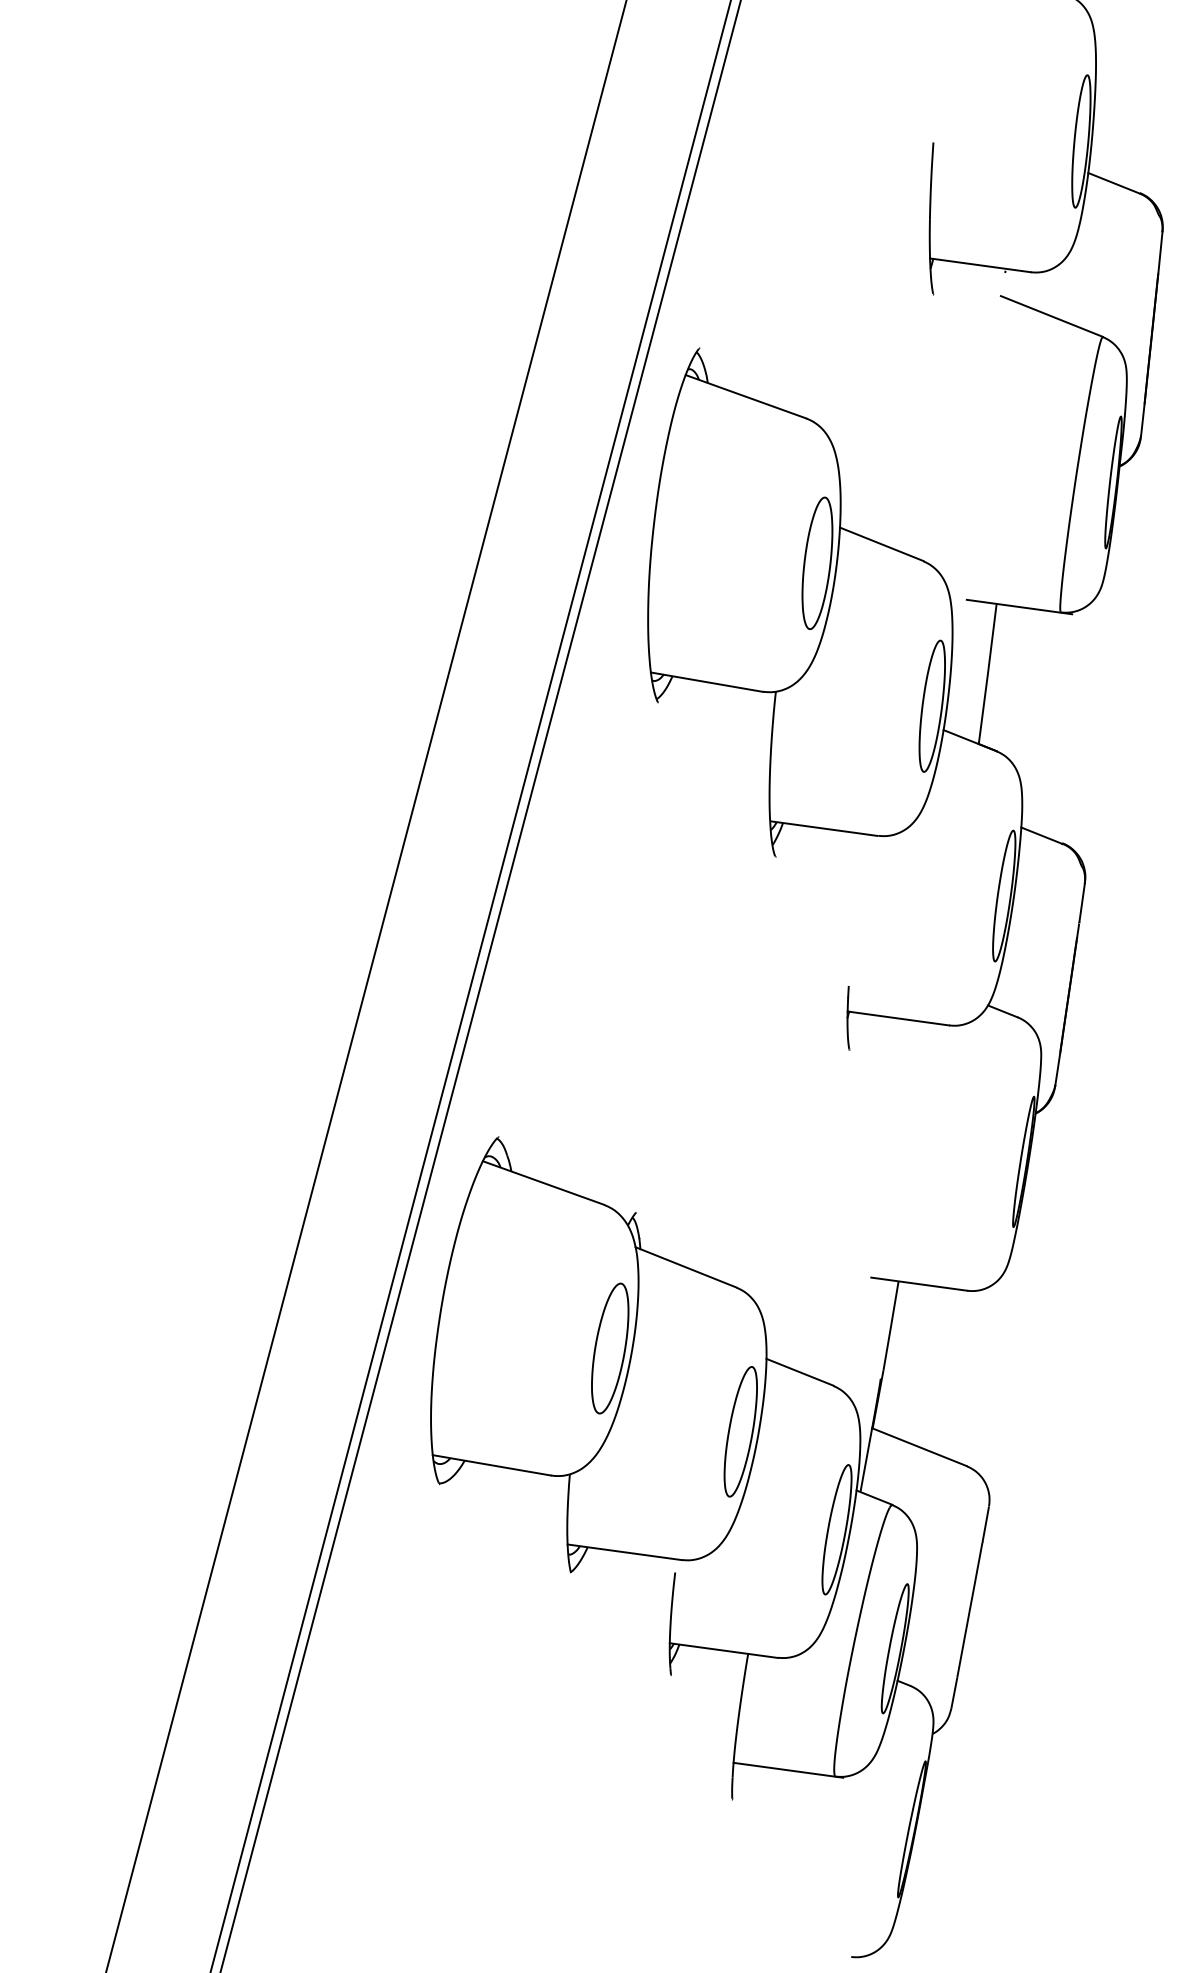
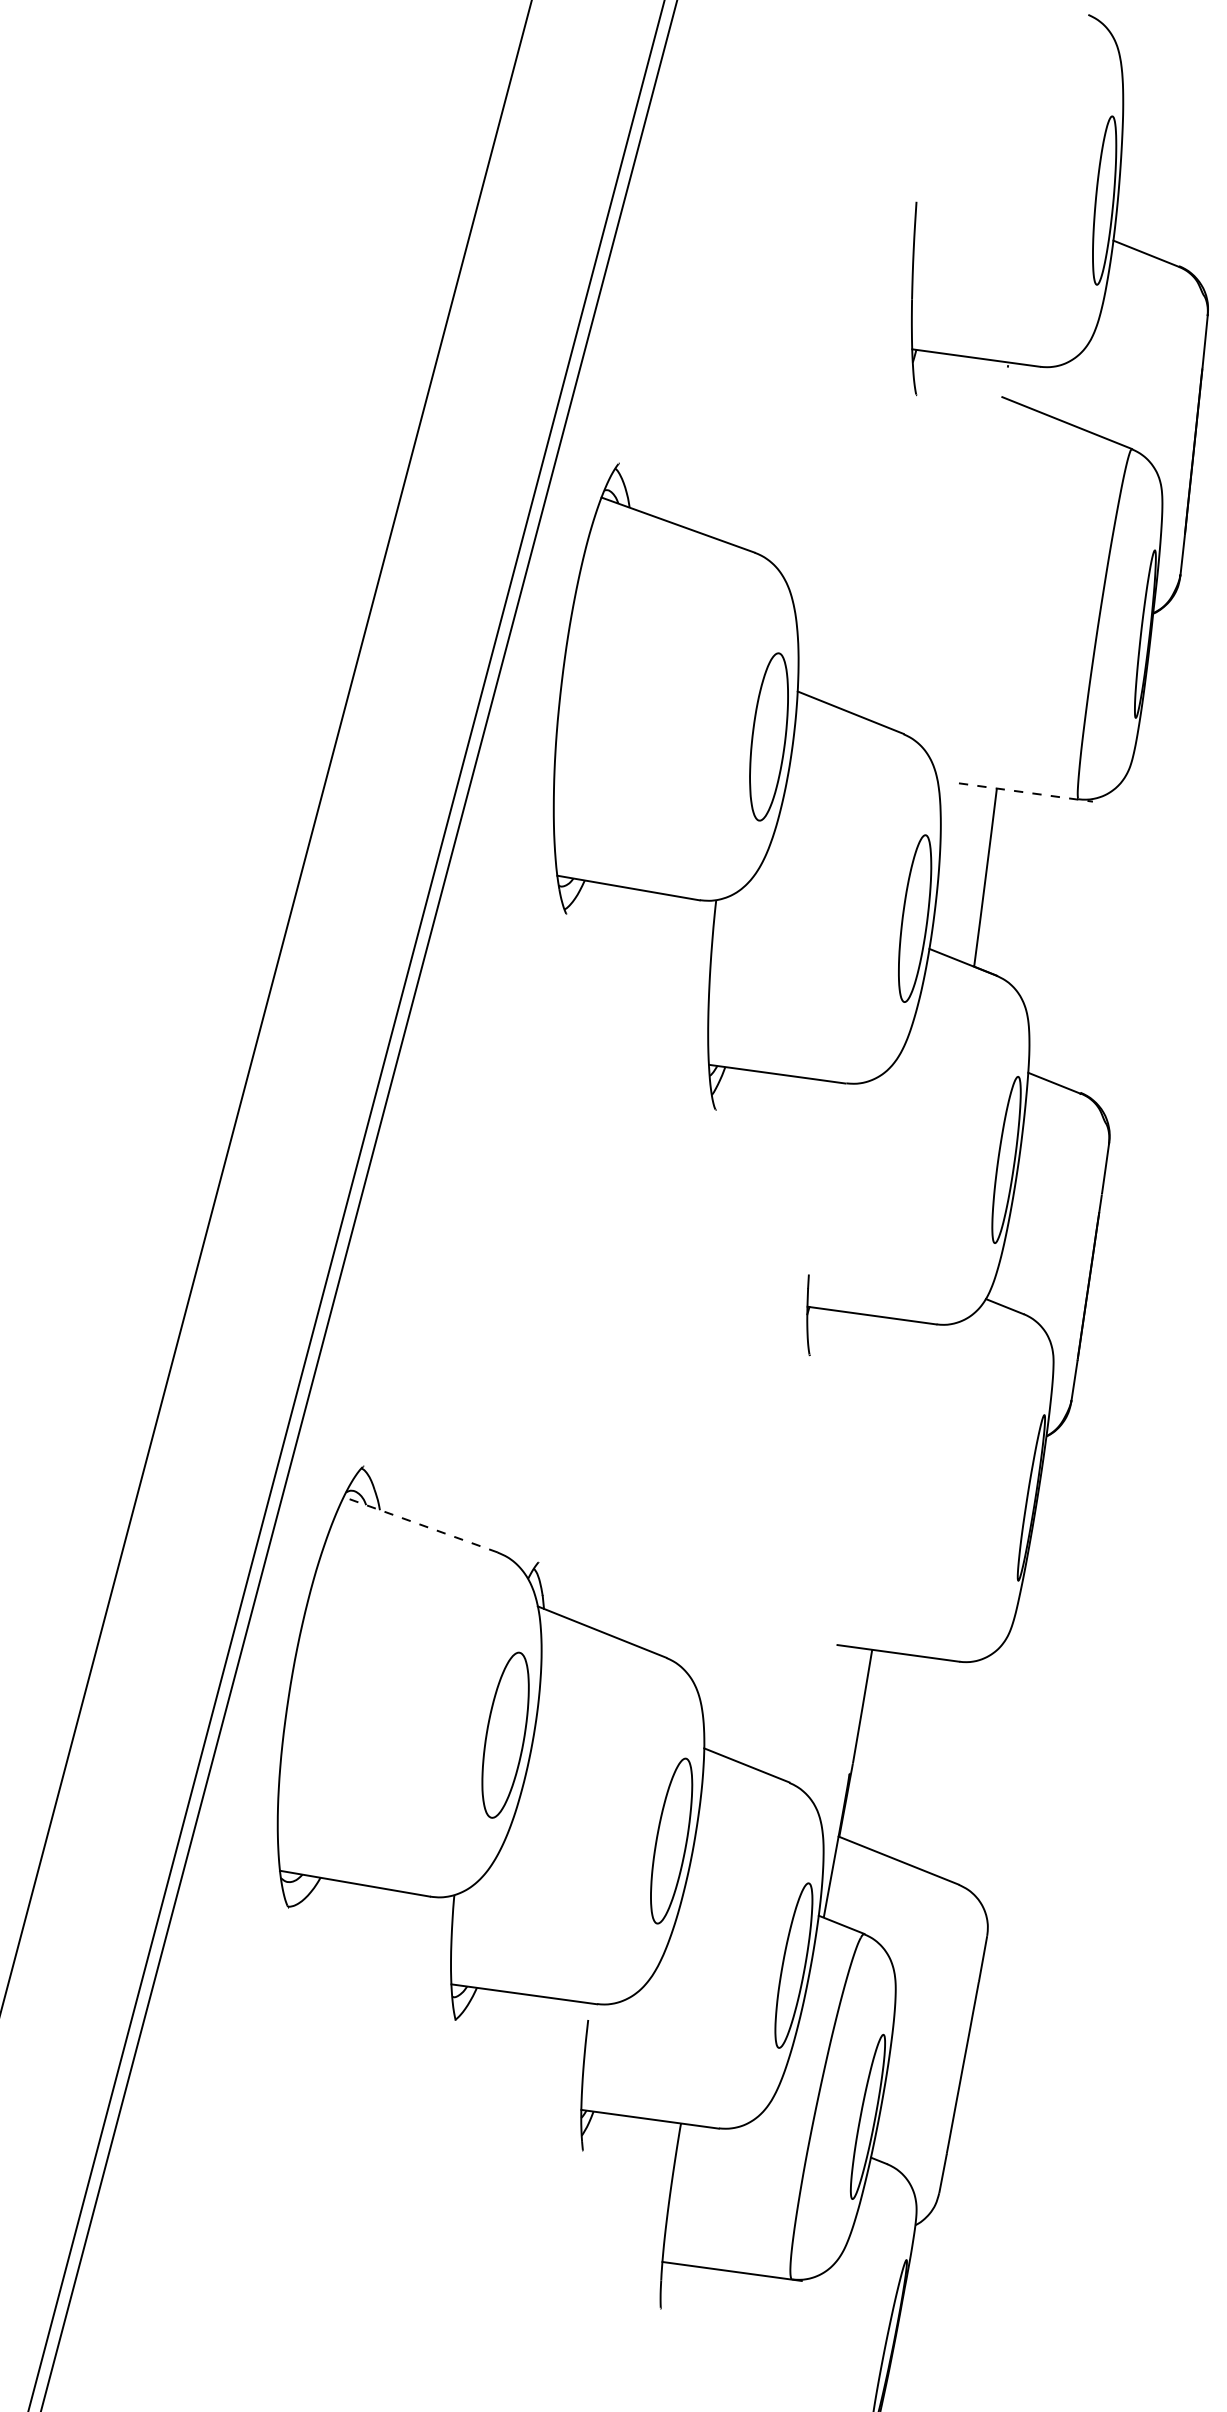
line: (1020, 607) -> (1027, 793), solid -> dashed
line: (543, 1182) -> (420, 1524), solid -> dashed

